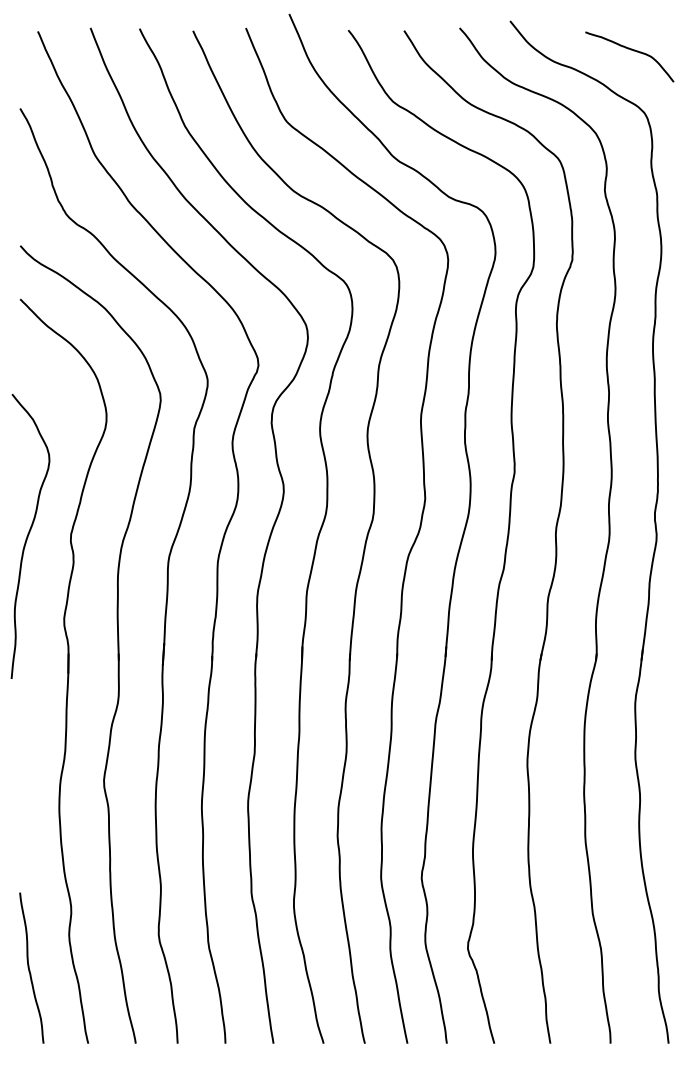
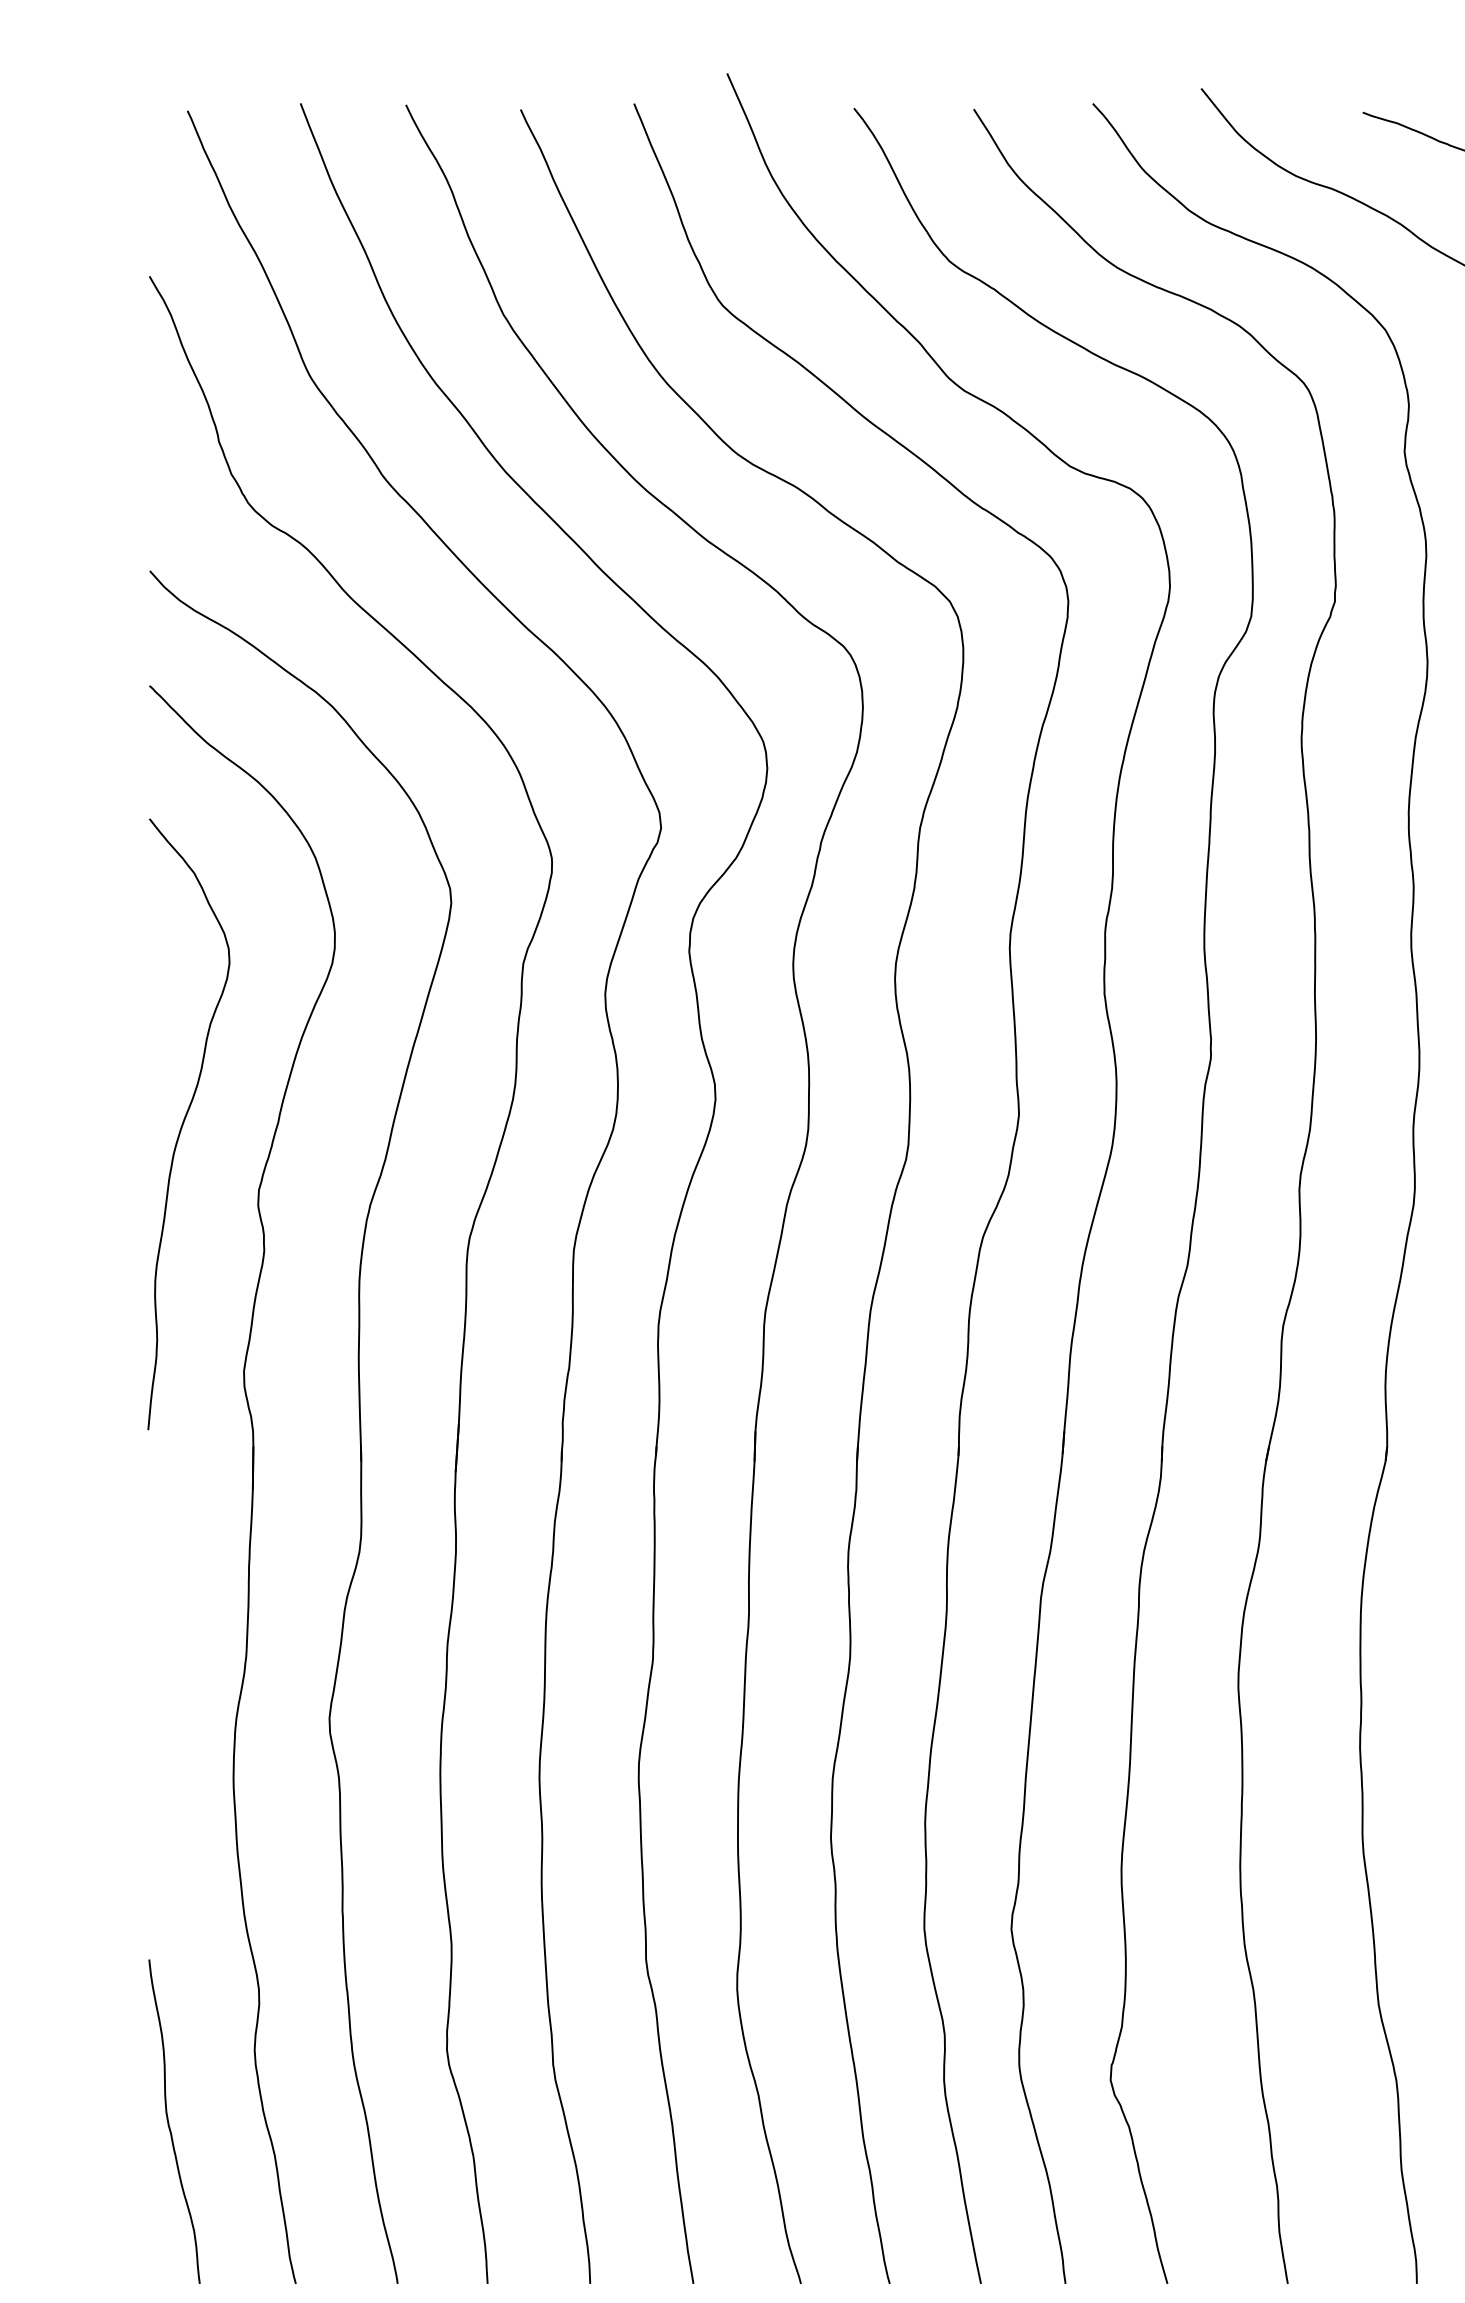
curve: (28, 536) -> (184, 1124), moved

